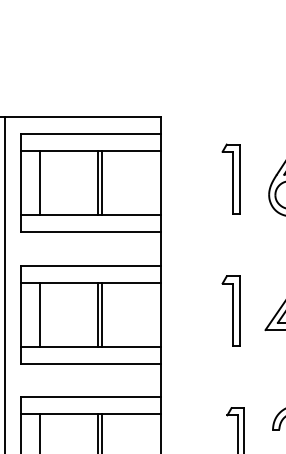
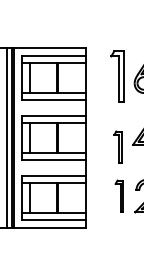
part: (229, 177) -> (116, 75), size x1.6
part: (229, 309) -> (117, 146), moved

